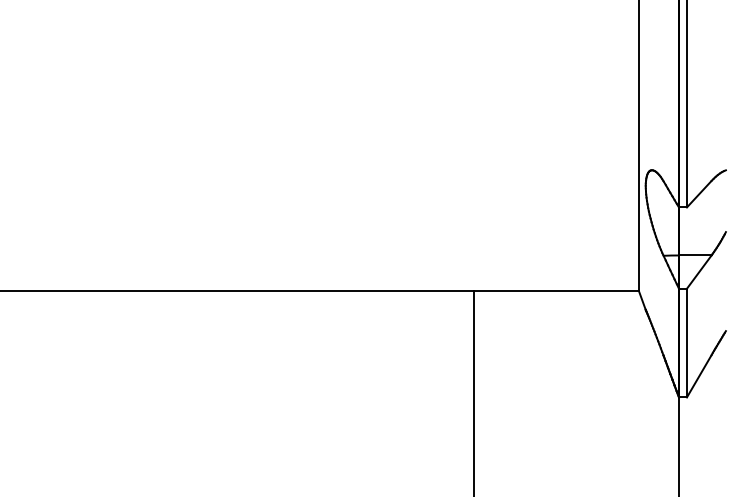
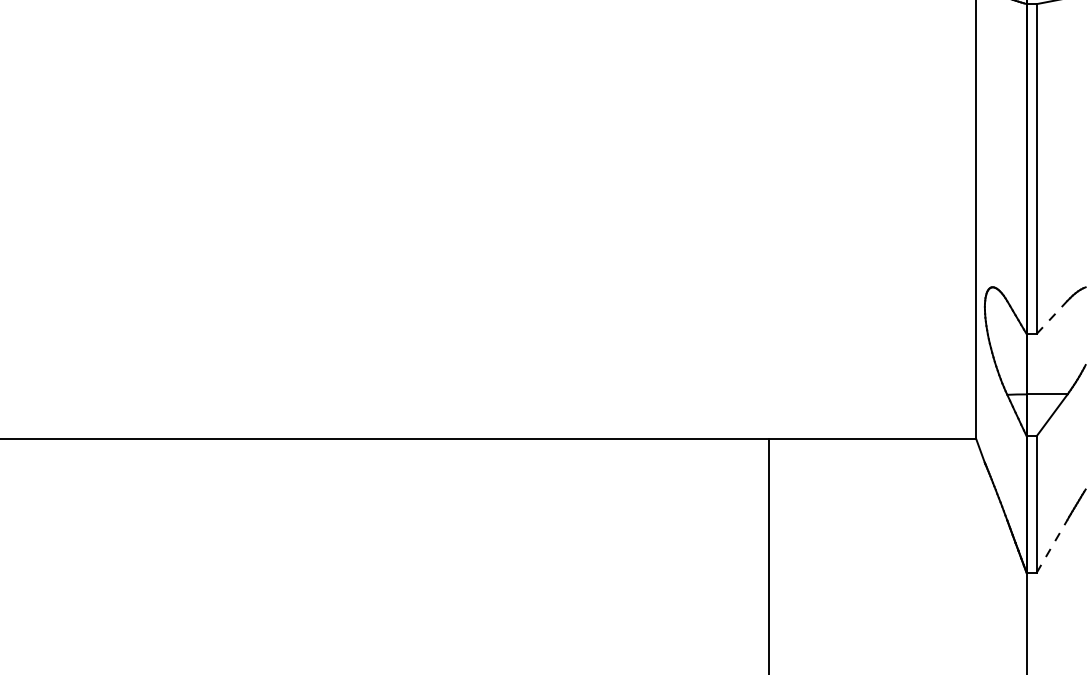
line: (699, 194) -> (1052, 317), solid -> dashed
line: (699, 376) -> (1052, 546), solid -> dashed

